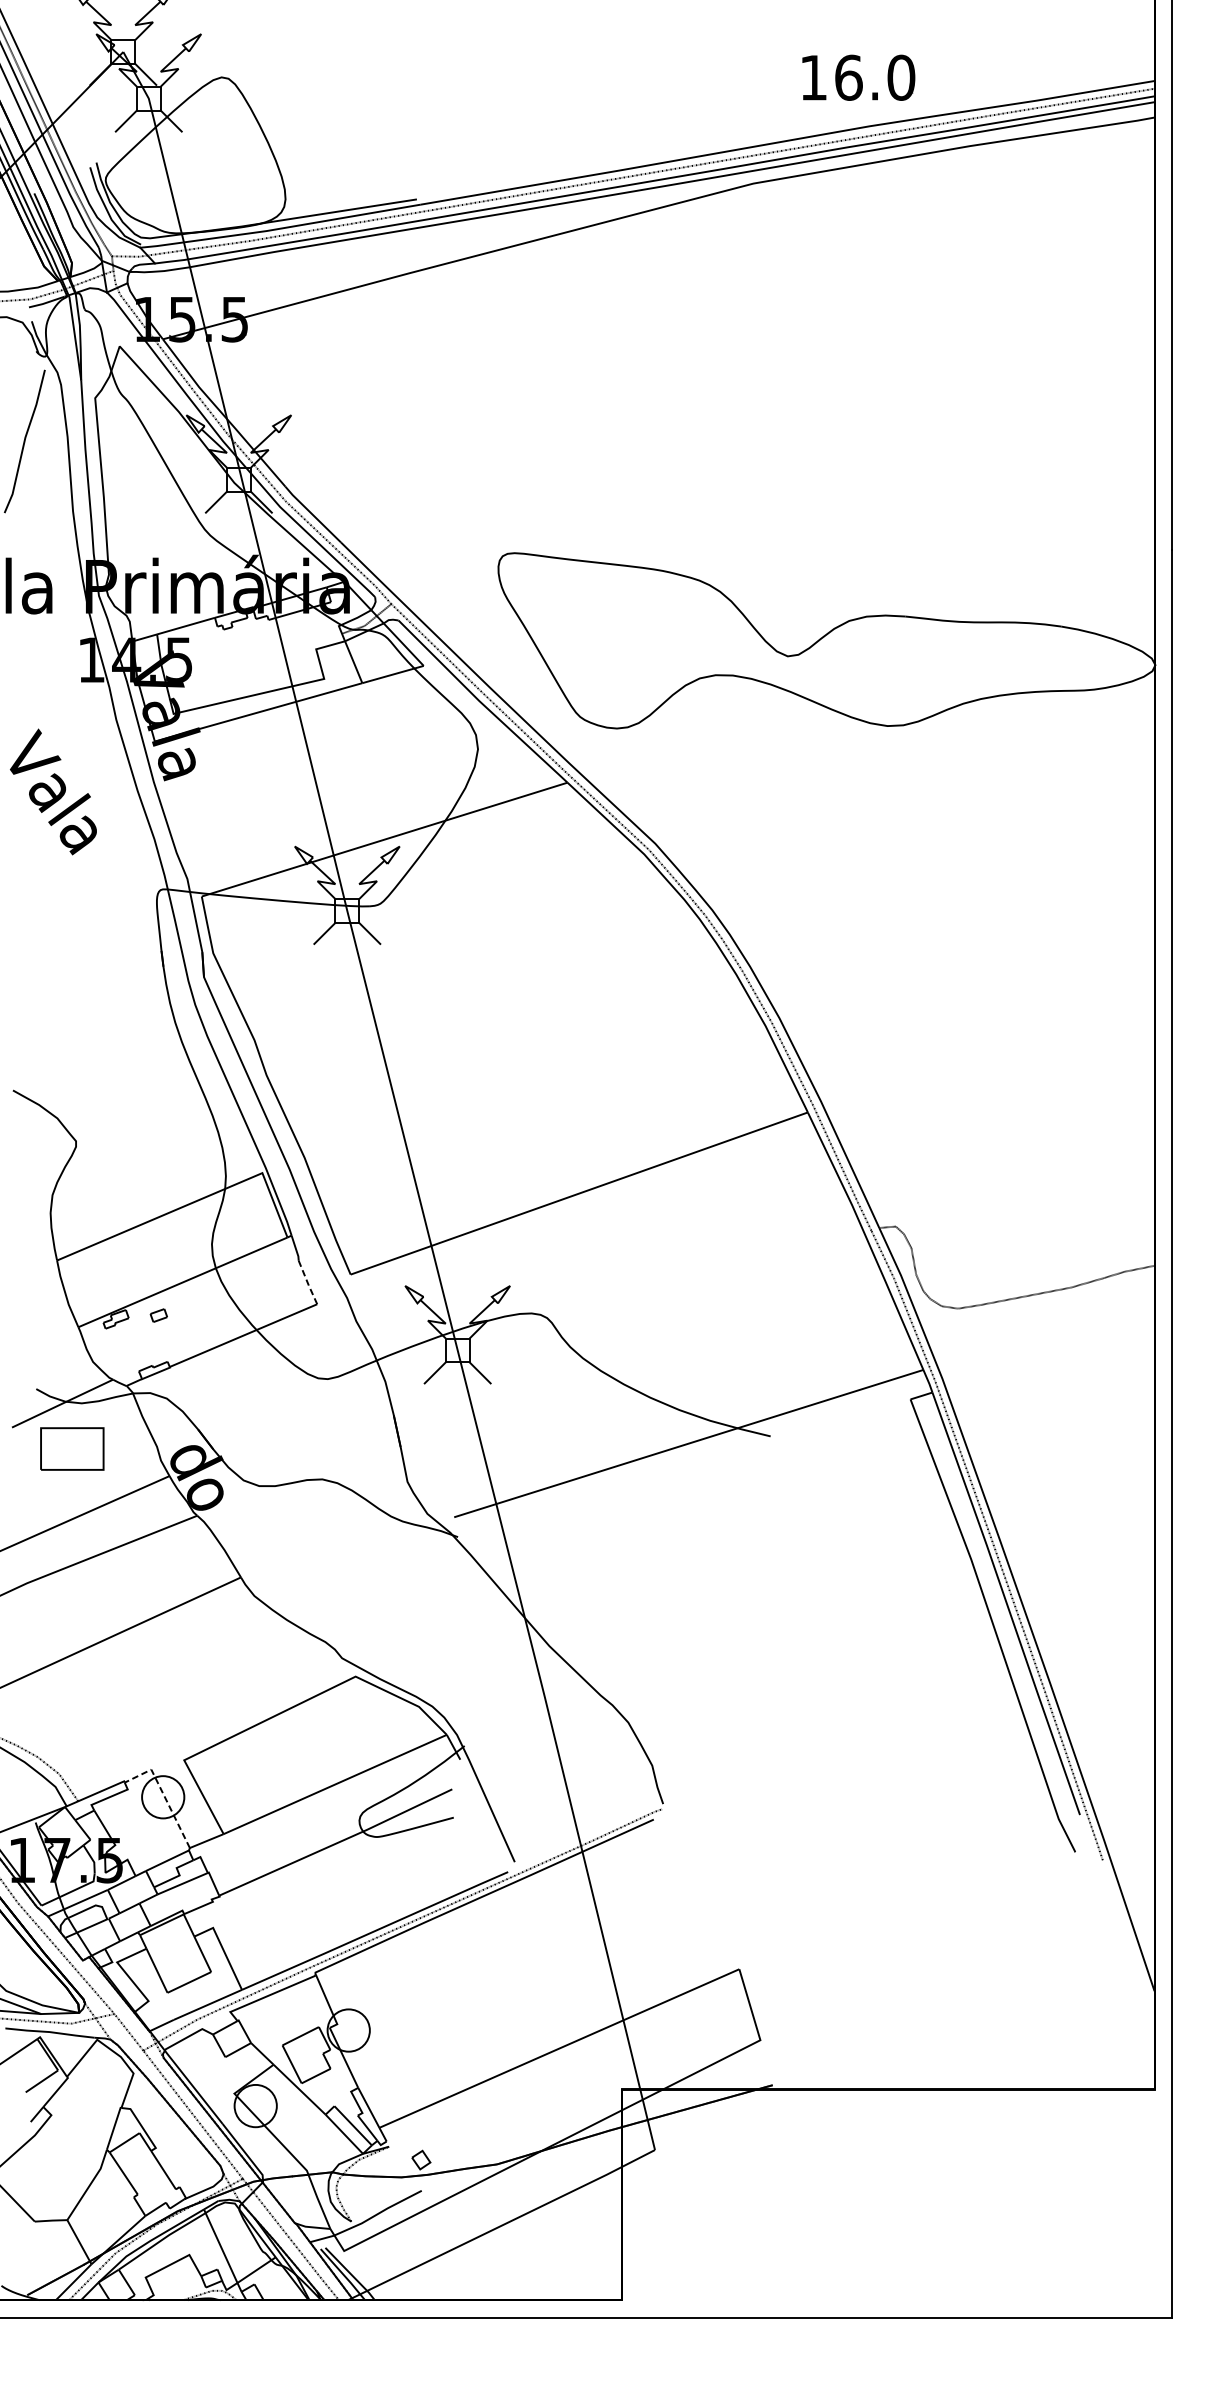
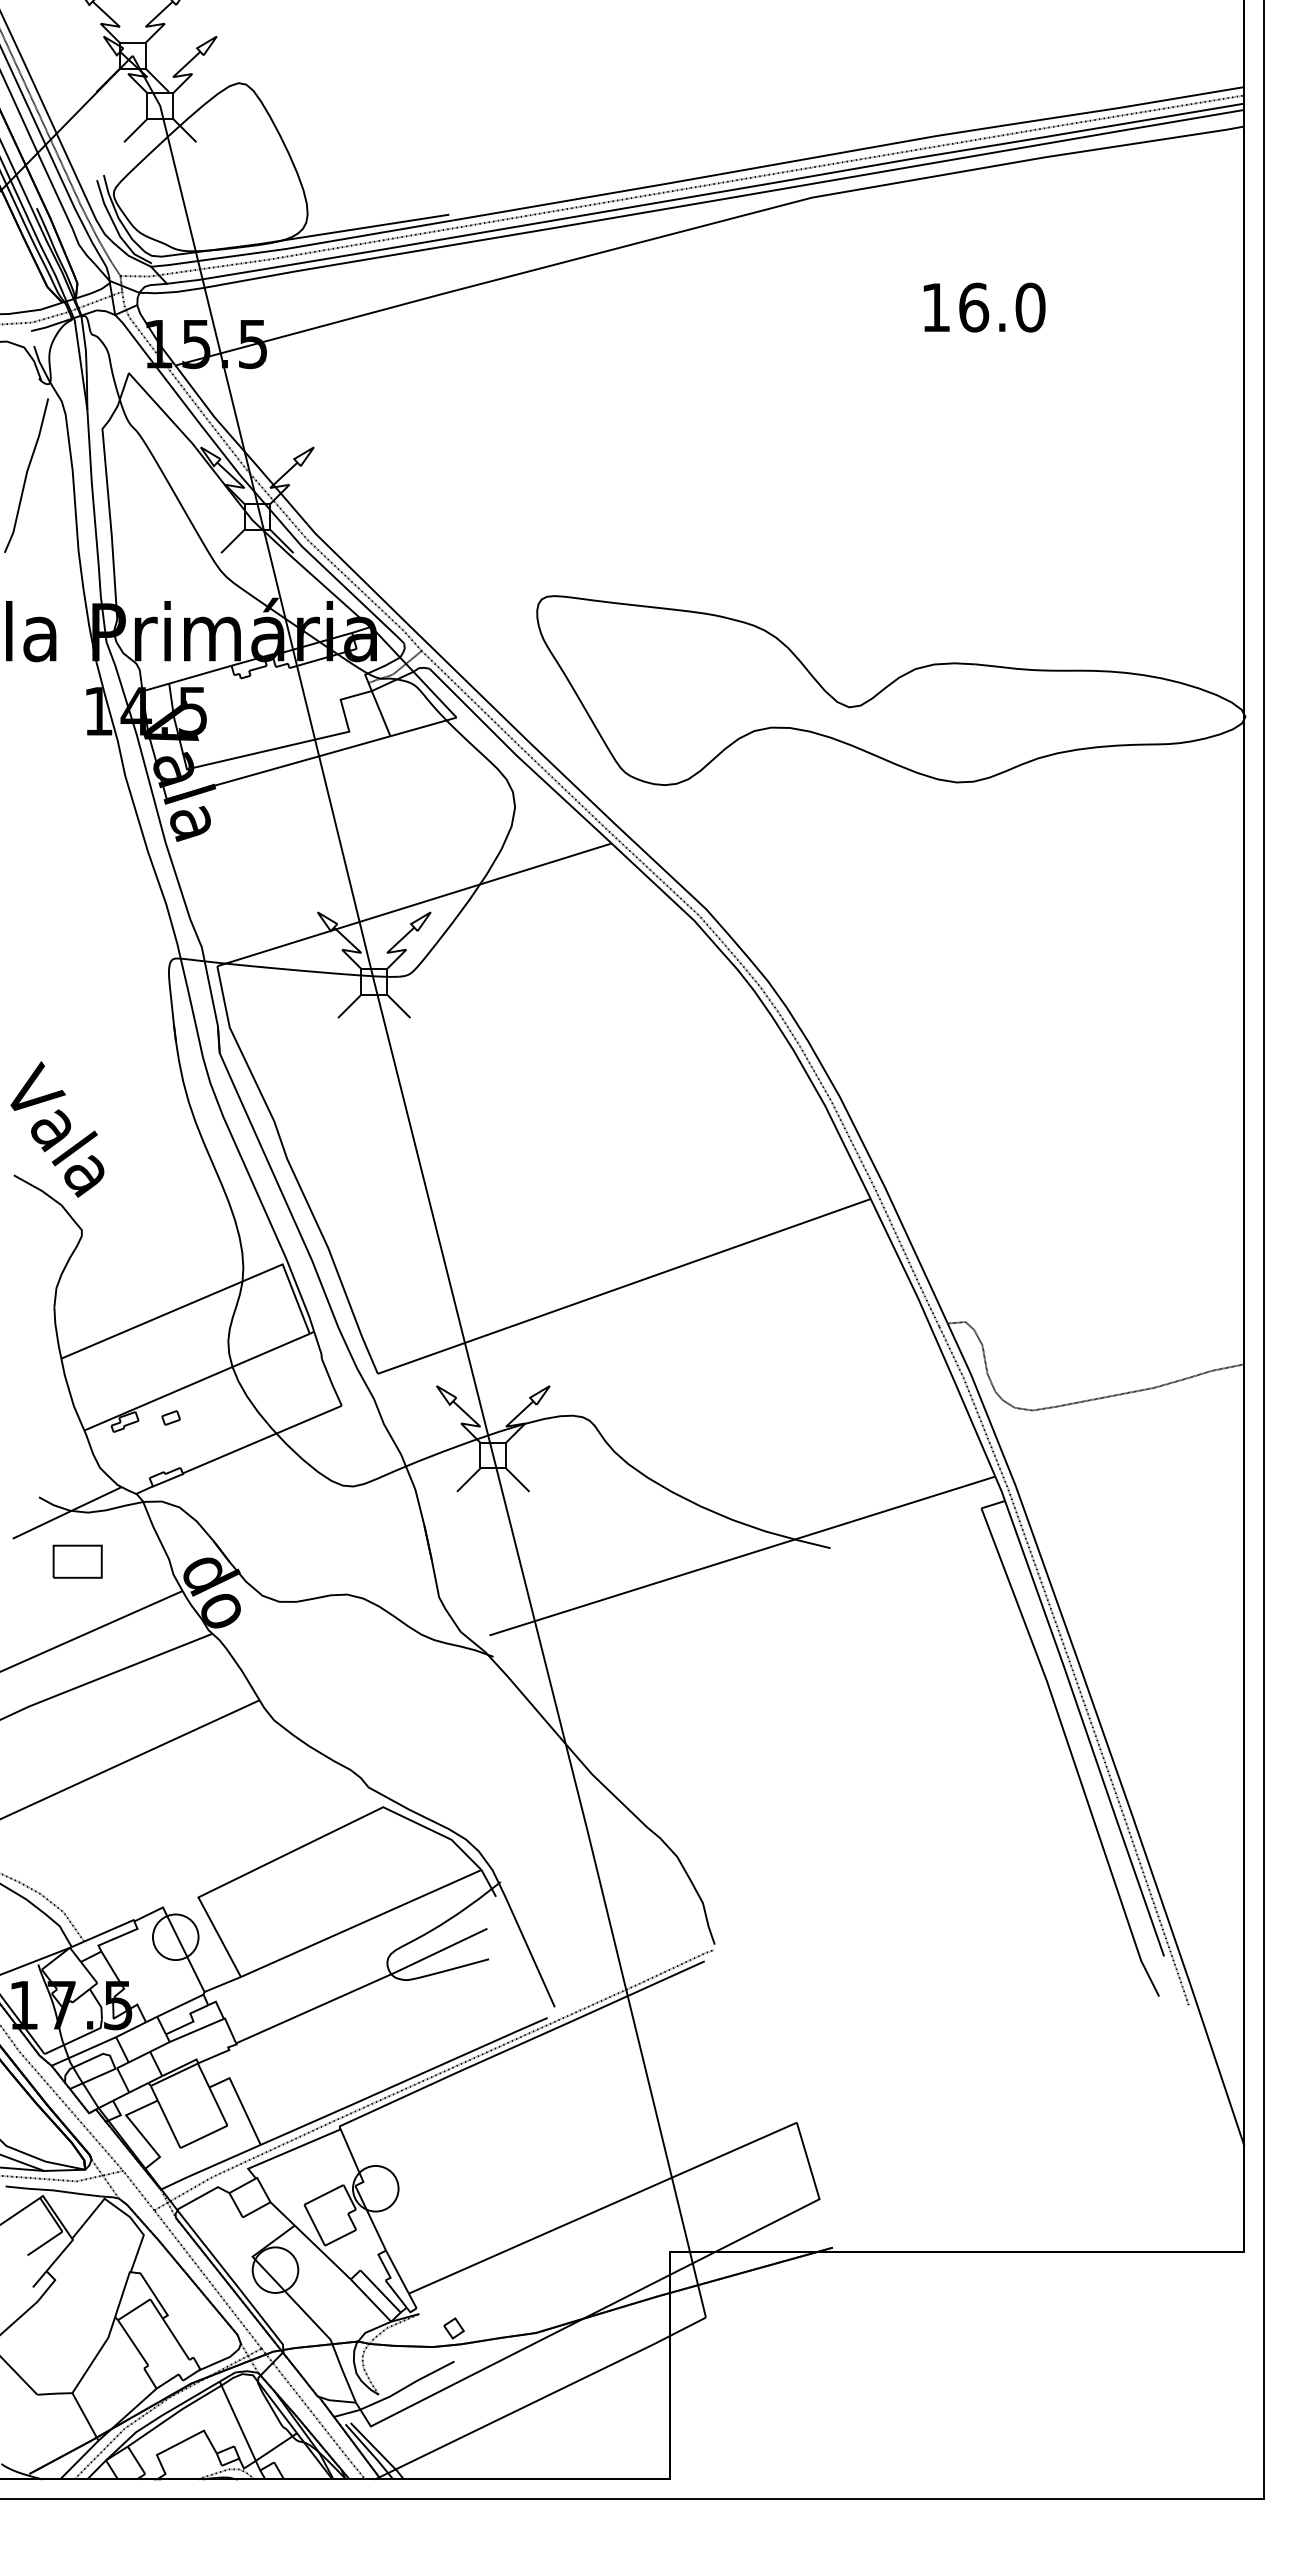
text: (858, 77) -> (984, 307), moved
text: (53, 791) -> (57, 1129), moved
line: (307, 1282) -> (331, 1382), dashed -> solid
part: (72, 1448) -> (77, 1561), size x0.71
line: (163, 1794) -> (176, 1934), dashed -> solid

